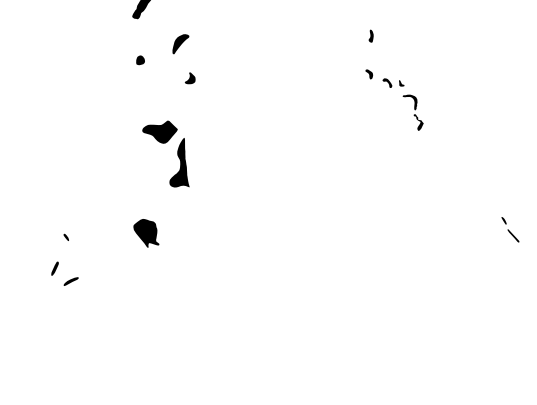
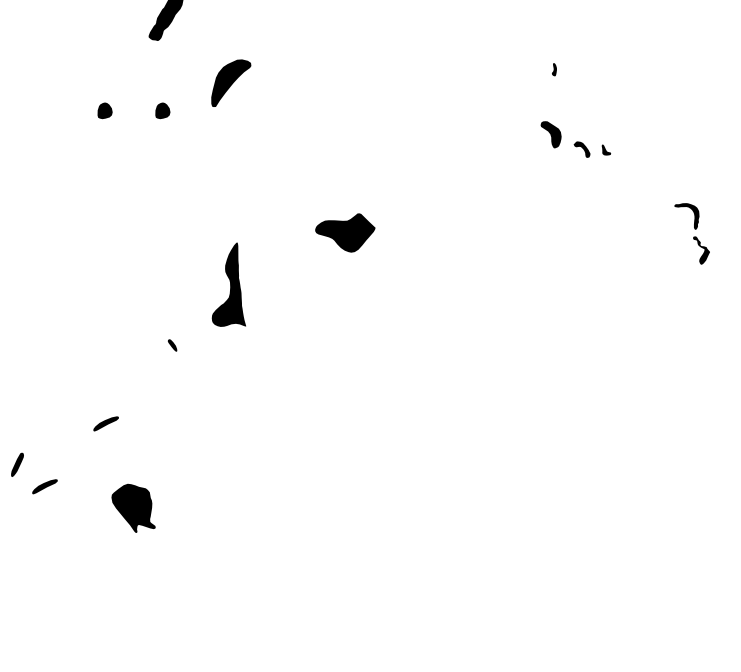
part: (370, 35) -> (553, 68), size x0.6
part: (180, 44) -> (230, 83), size x1.4
part: (106, 60) -> (104, 111), added
part: (369, 74) -> (551, 134), size x1.6
part: (189, 78) -> (245, 141), removed
part: (412, 112) -> (690, 233), moved
part: (159, 131) -> (344, 231), moved
part: (146, 233) -> (133, 508), moved
part: (65, 236) -> (171, 343), moved
part: (106, 244) -> (104, 423), added

